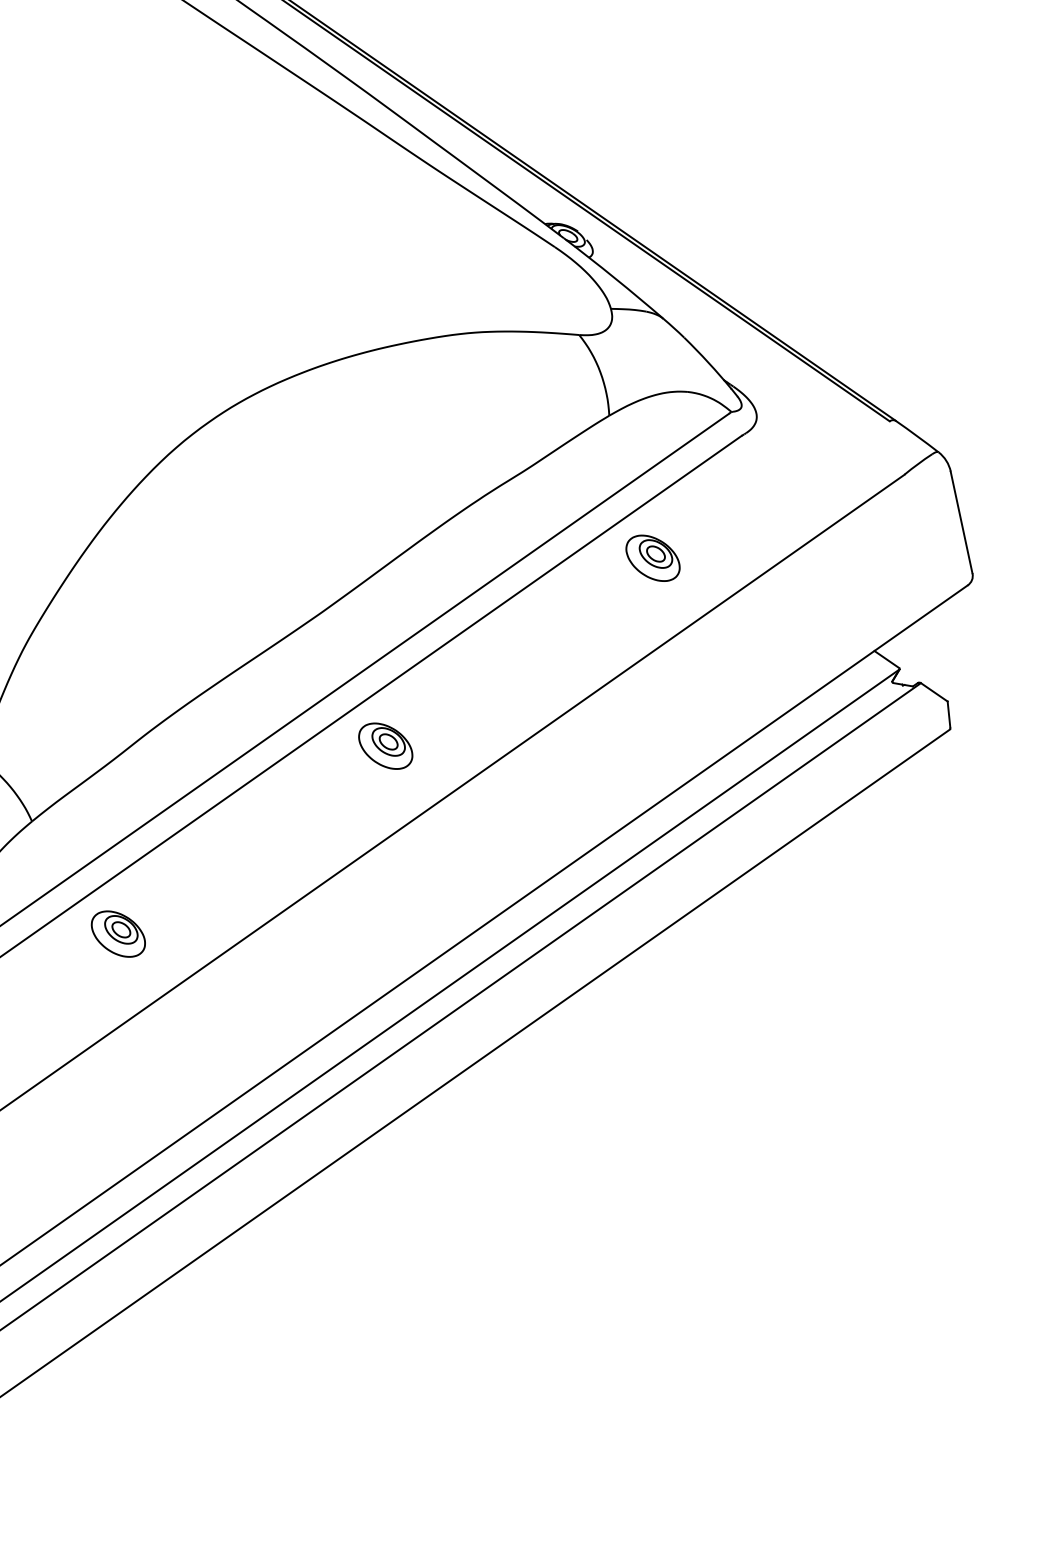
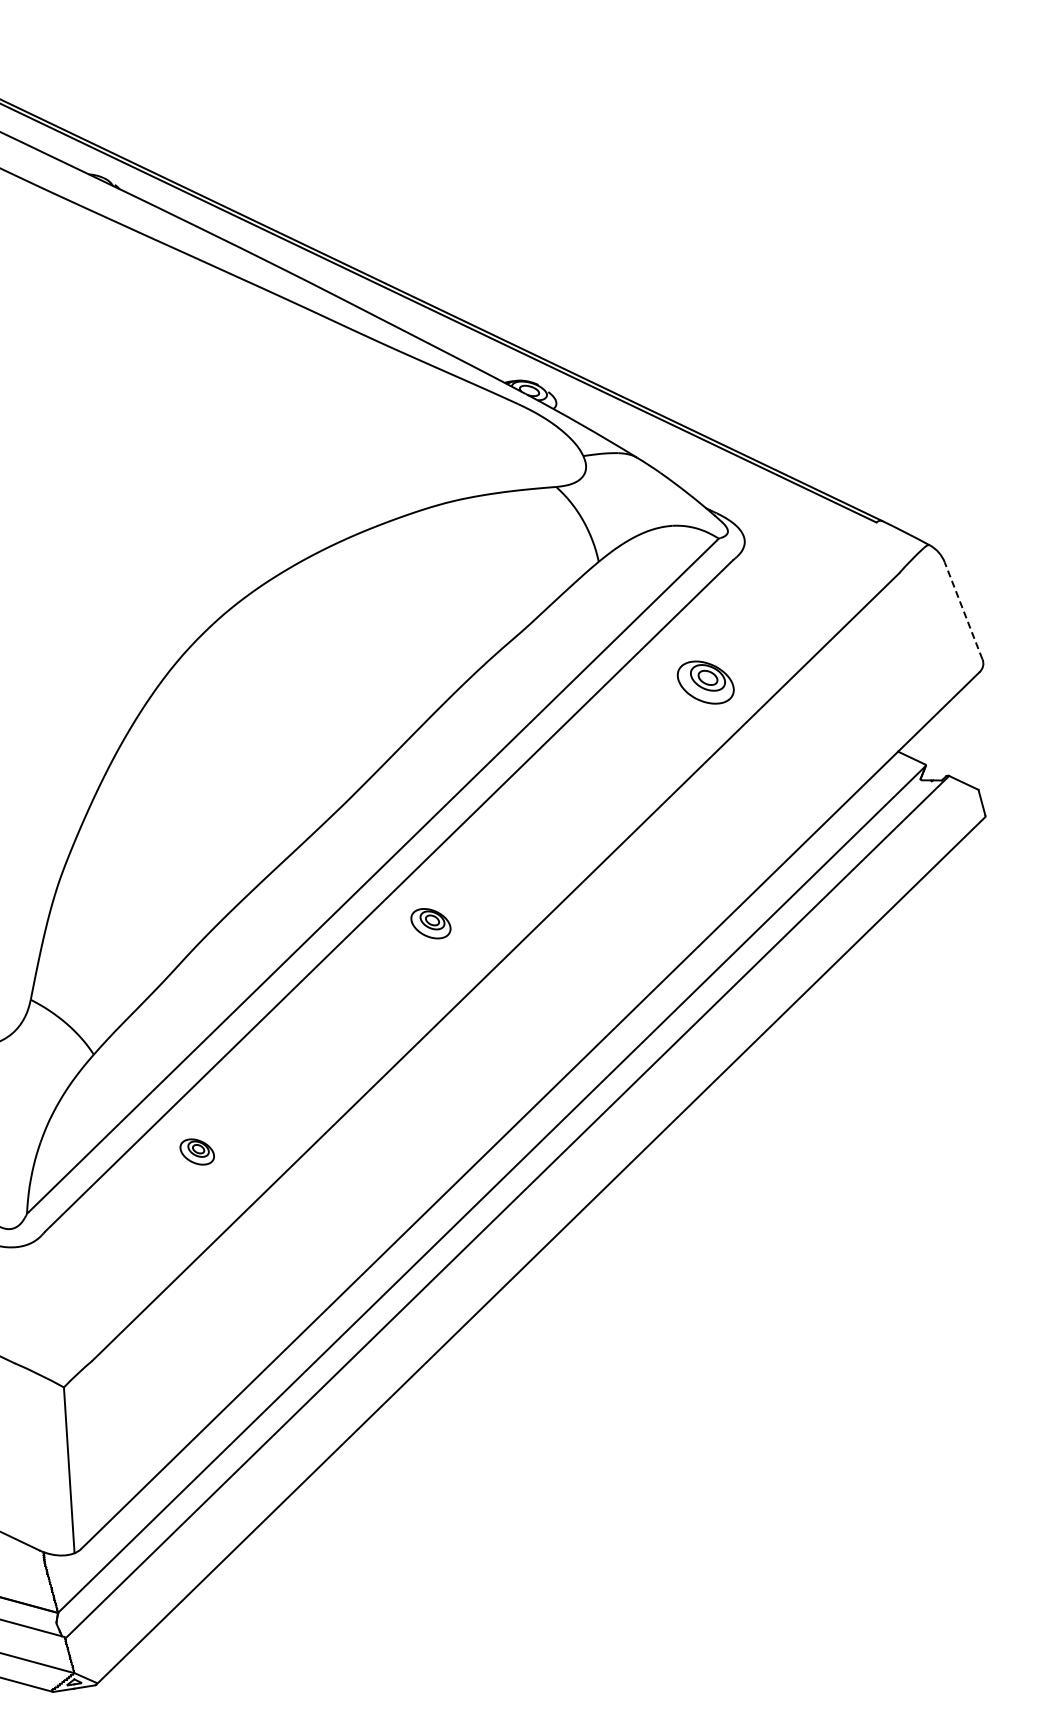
line: (961, 522) -> (963, 610), solid -> dashed
part: (652, 558) -> (705, 682), moved
part: (385, 745) -> (430, 923), size x0.7
part: (118, 933) -> (197, 1151), size x0.6

